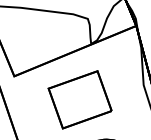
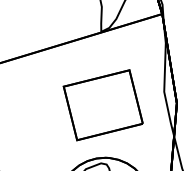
part: (79, 99) -> (102, 104), moved

